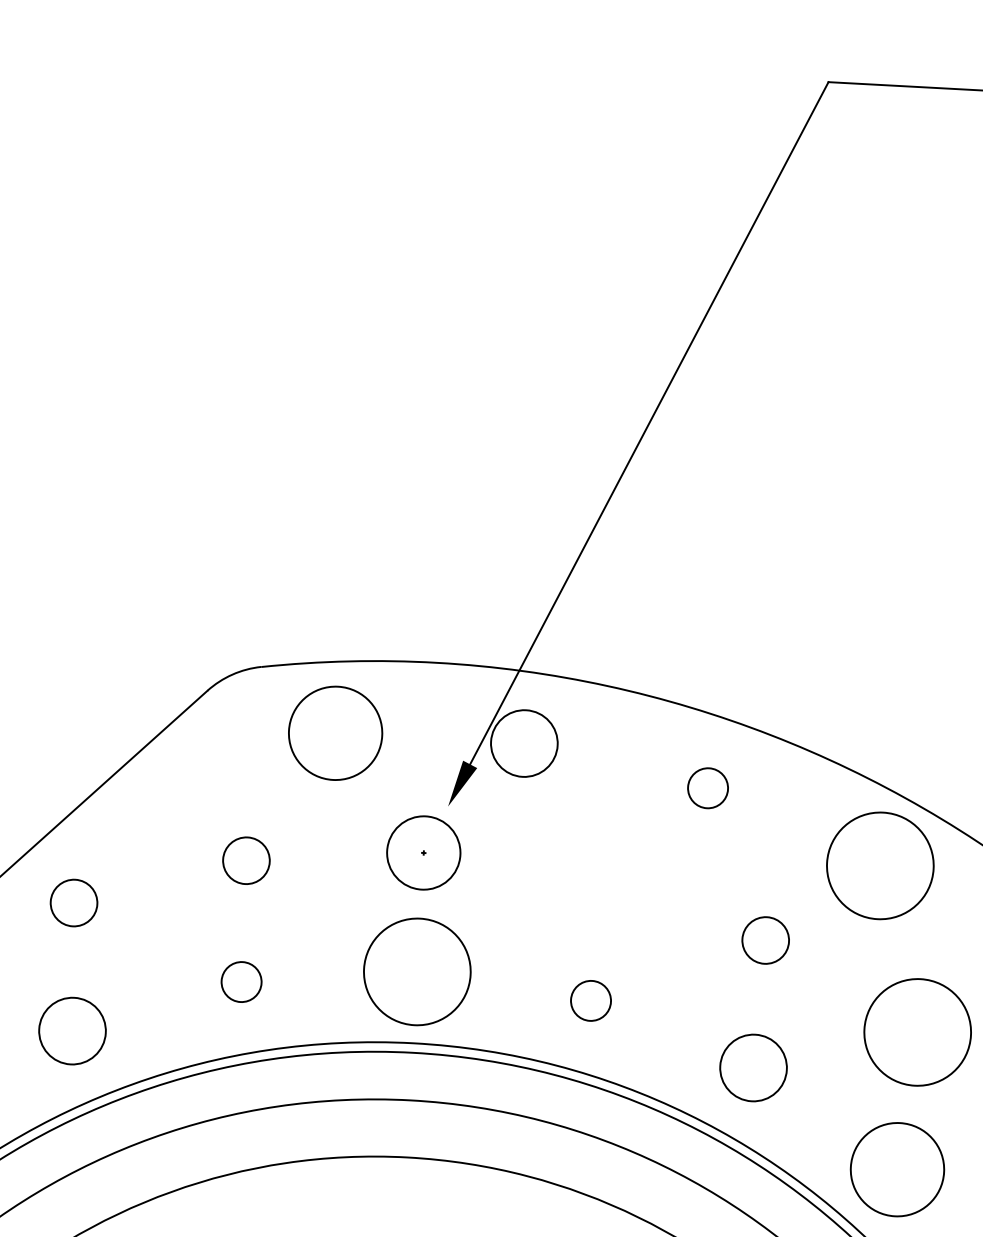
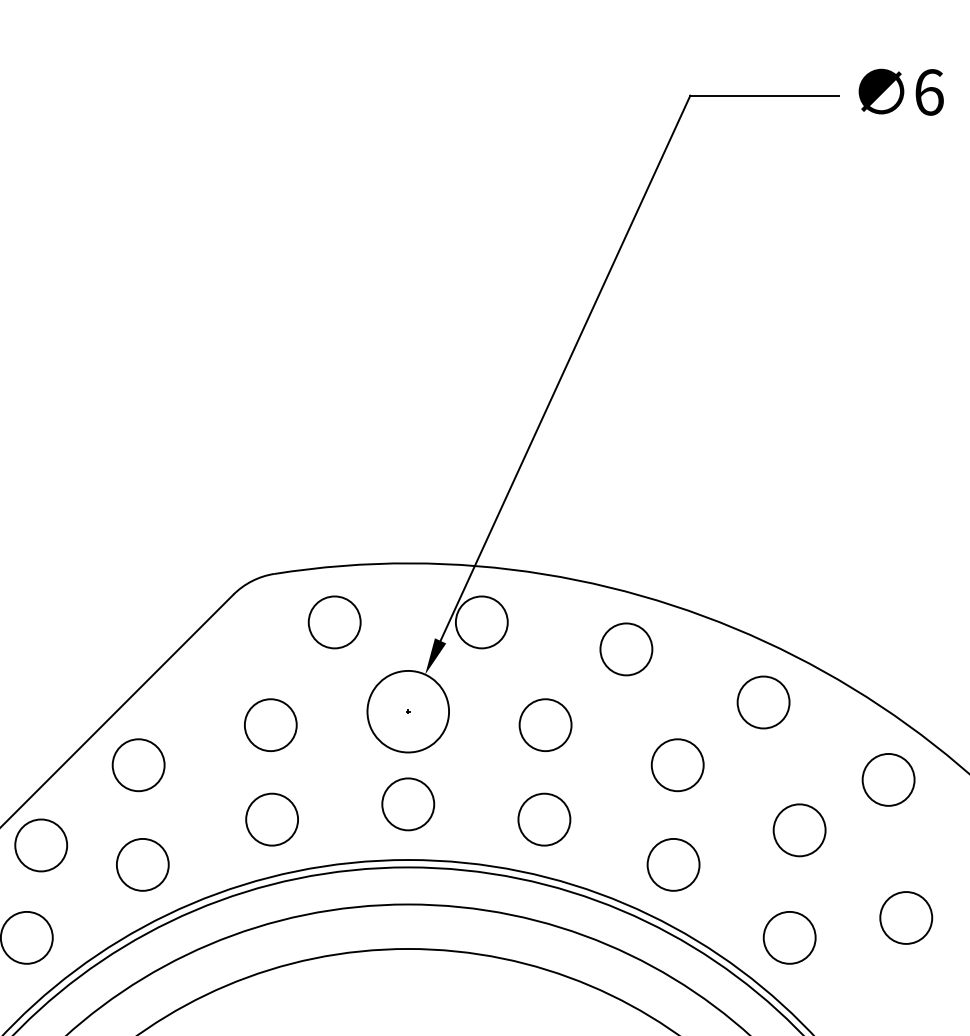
circle: (335, 733) -> (334, 622), size x0.71
circle: (708, 788) -> (626, 649), size x1.67
circle: (424, 852) -> (408, 711), size x1.43
circle: (246, 861) -> (270, 725), size x1.43
circle: (880, 865) -> (763, 702), size x0.62
circle: (598, 878) -> (545, 724), added
circle: (73, 903) -> (138, 765), size x1.43
circle: (765, 940) -> (677, 765), size x1.43
circle: (417, 972) -> (408, 804), size x0.62
circle: (242, 981) -> (272, 819), size x1.67
circle: (591, 1000) -> (544, 819), size x1.67
circle: (917, 1032) -> (799, 830), size x0.62
circle: (897, 1169) -> (789, 937), size x0.71

